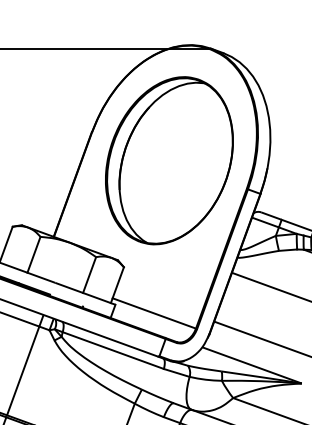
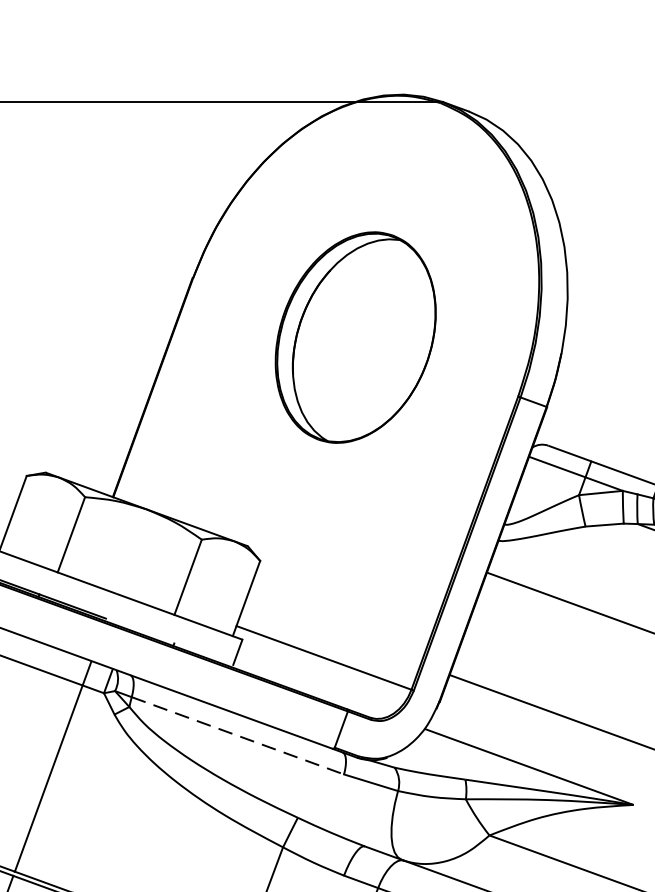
part: (169, 160) -> (355, 336), size x0.6
line: (113, 350) -> (238, 735), solid -> dashed

